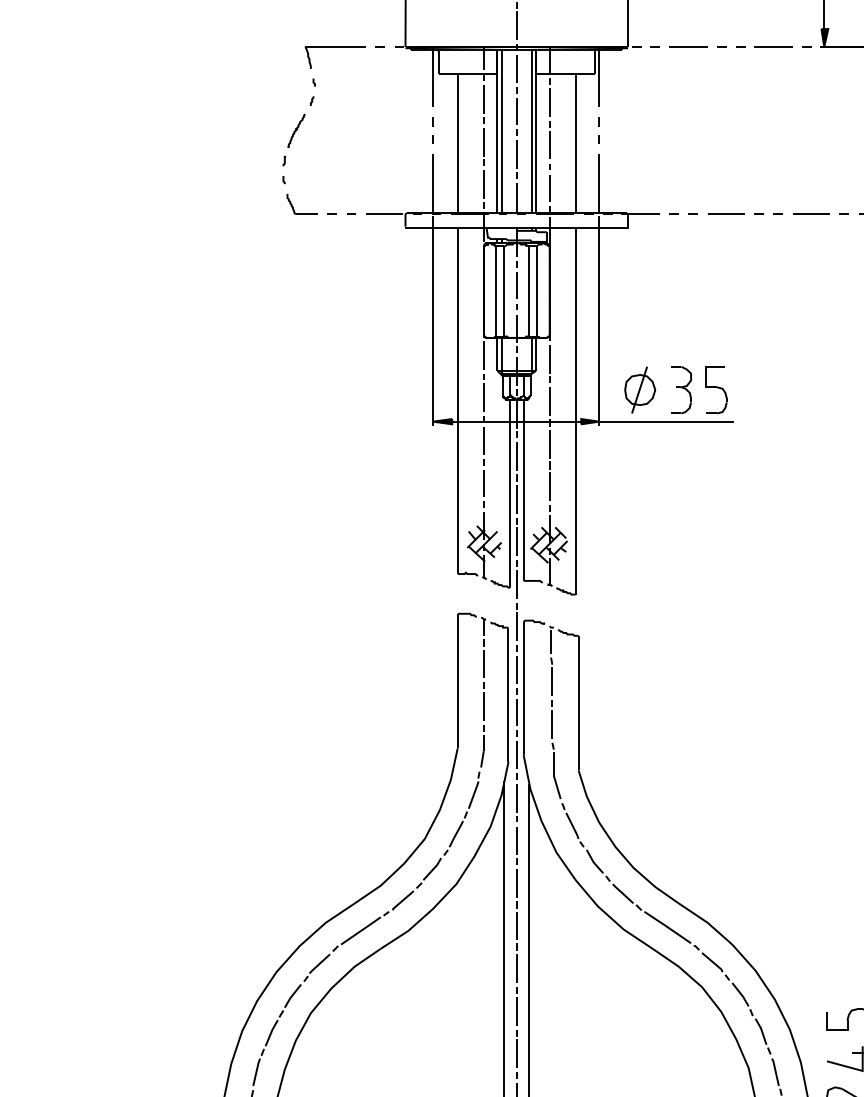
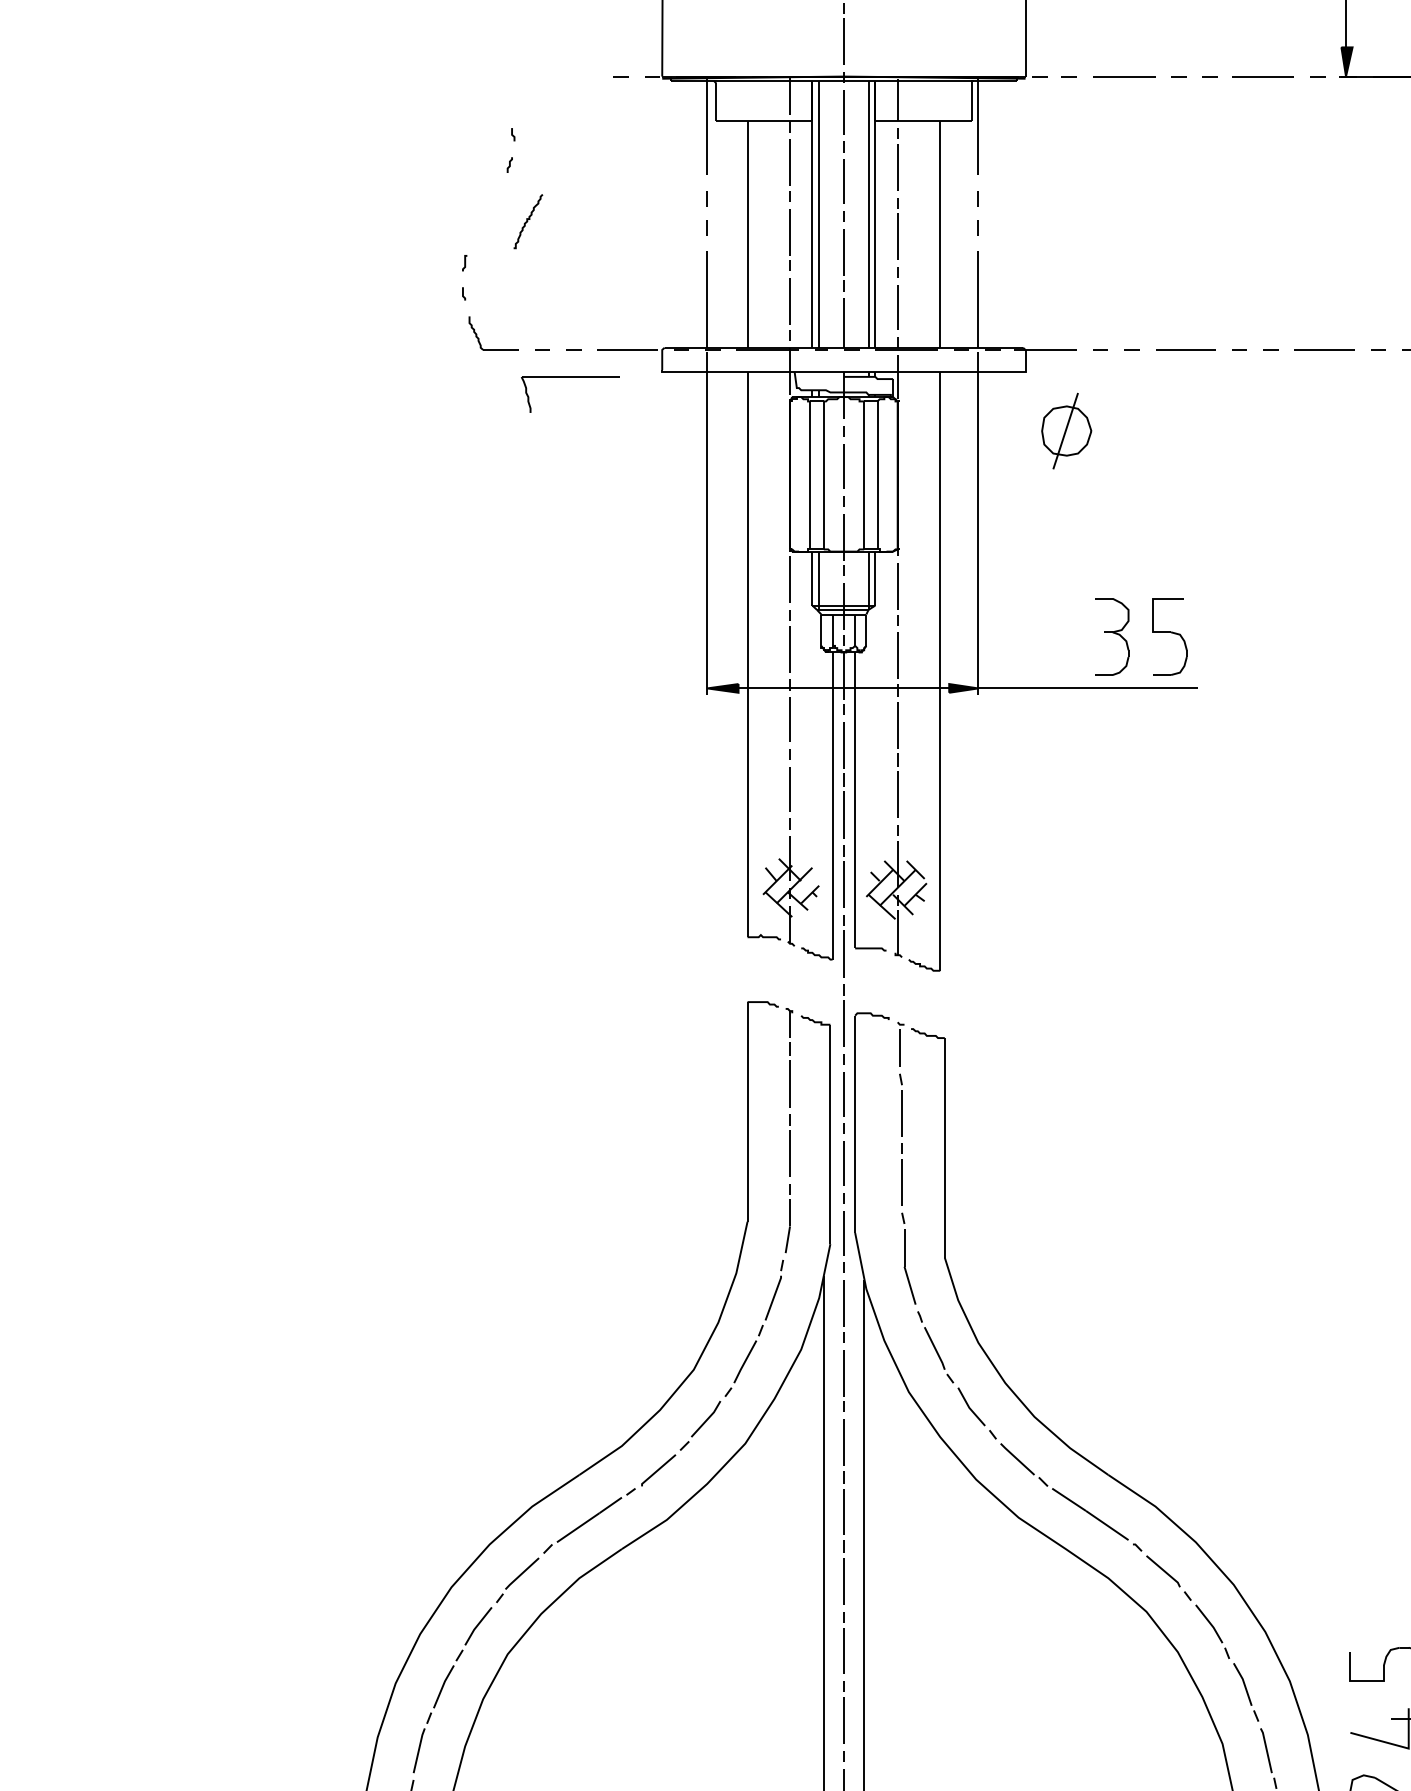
part: (334, 47) -> (569, 377), moved
curve: (296, 130) -> (528, 221), moved
part: (640, 389) -> (1067, 430), moved

